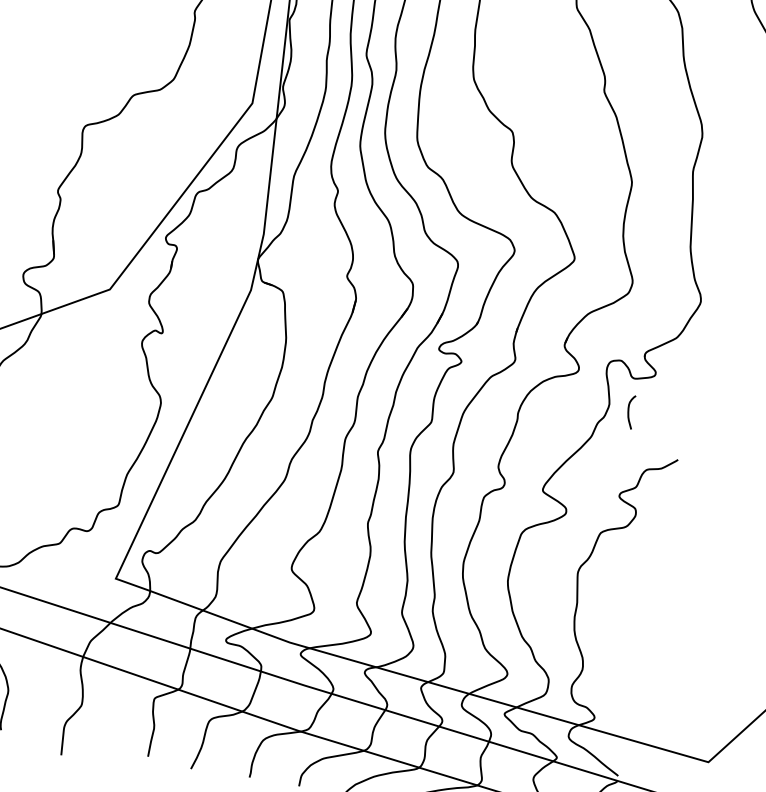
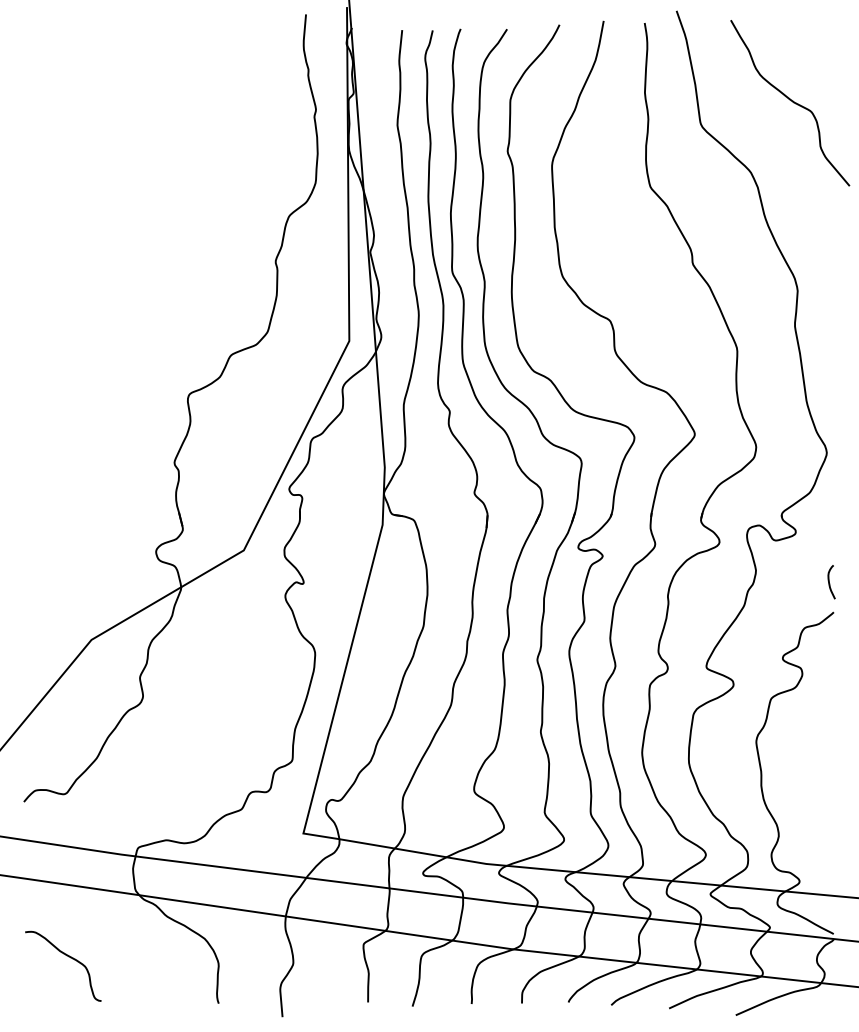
curve: (629, 413) -> (830, 583), moved

